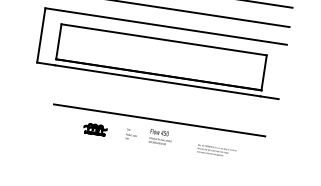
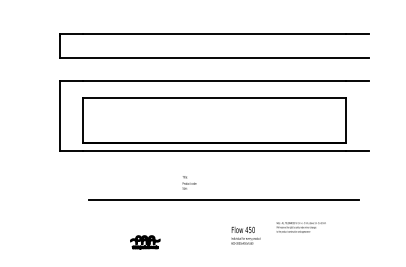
part: (95, 129) -> (145, 242), moved
text: (131, 134) -> (189, 182), moved
text: (160, 137) -> (245, 235), moved

